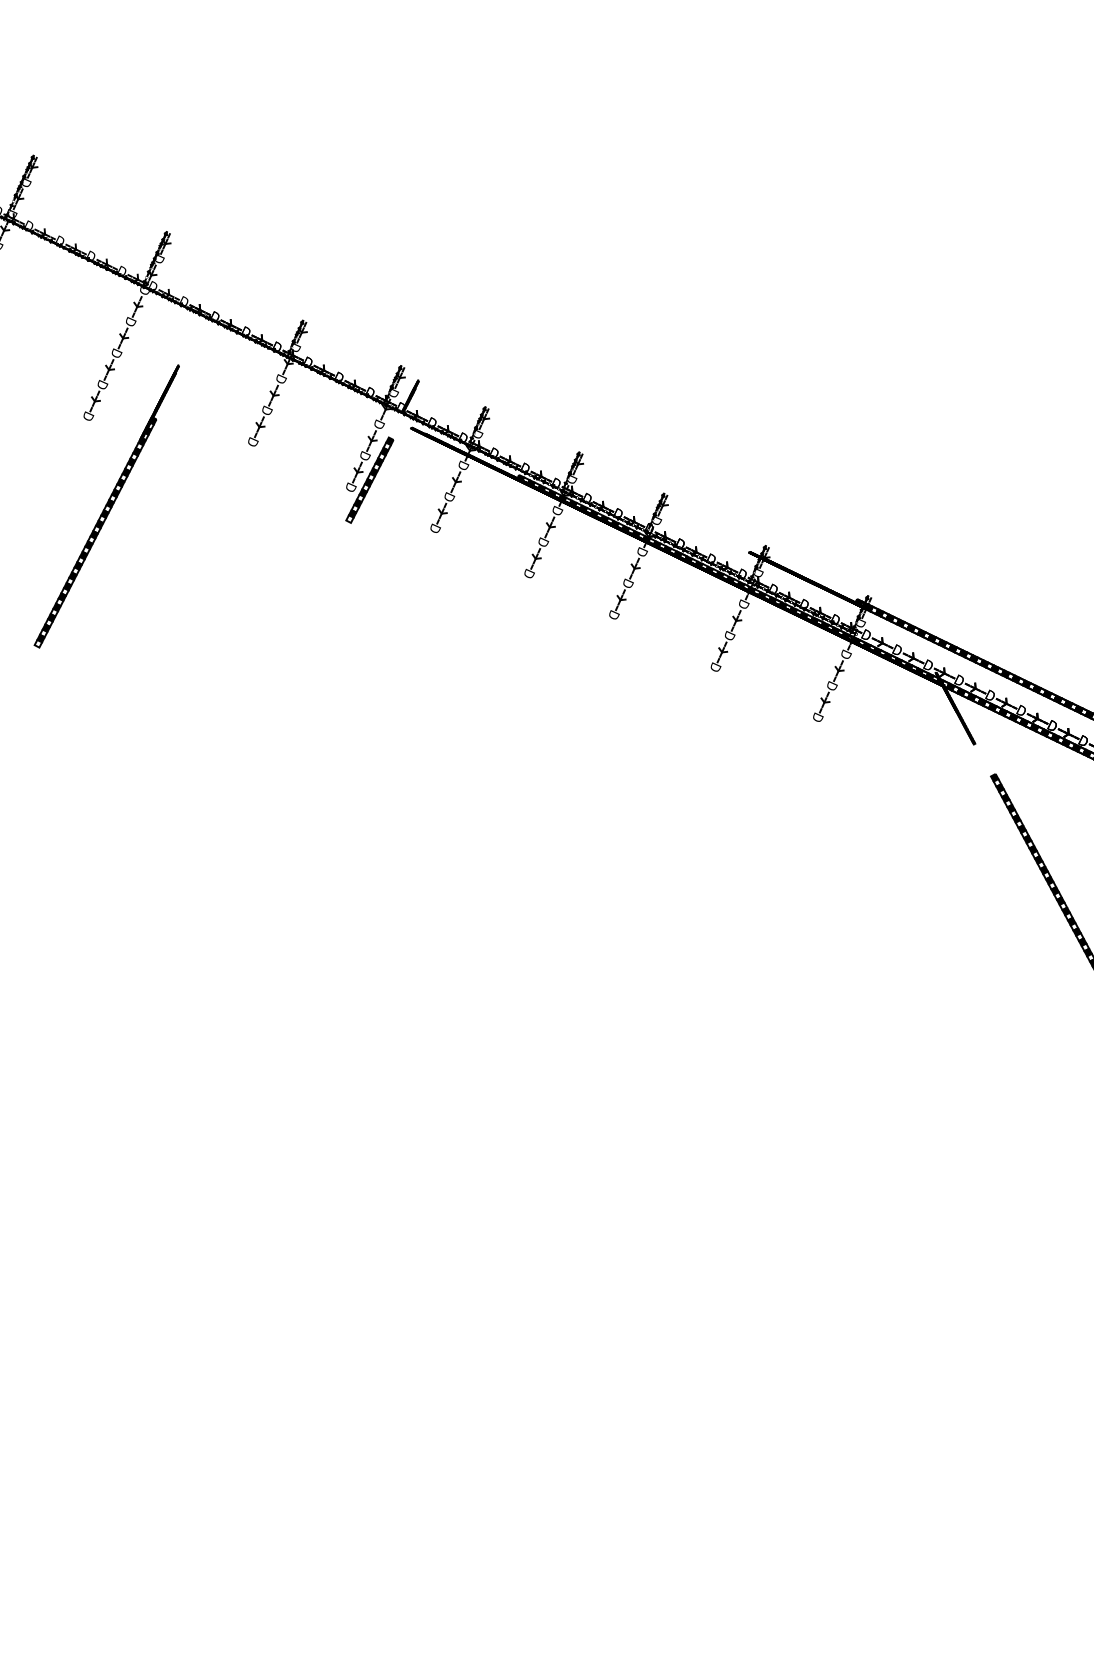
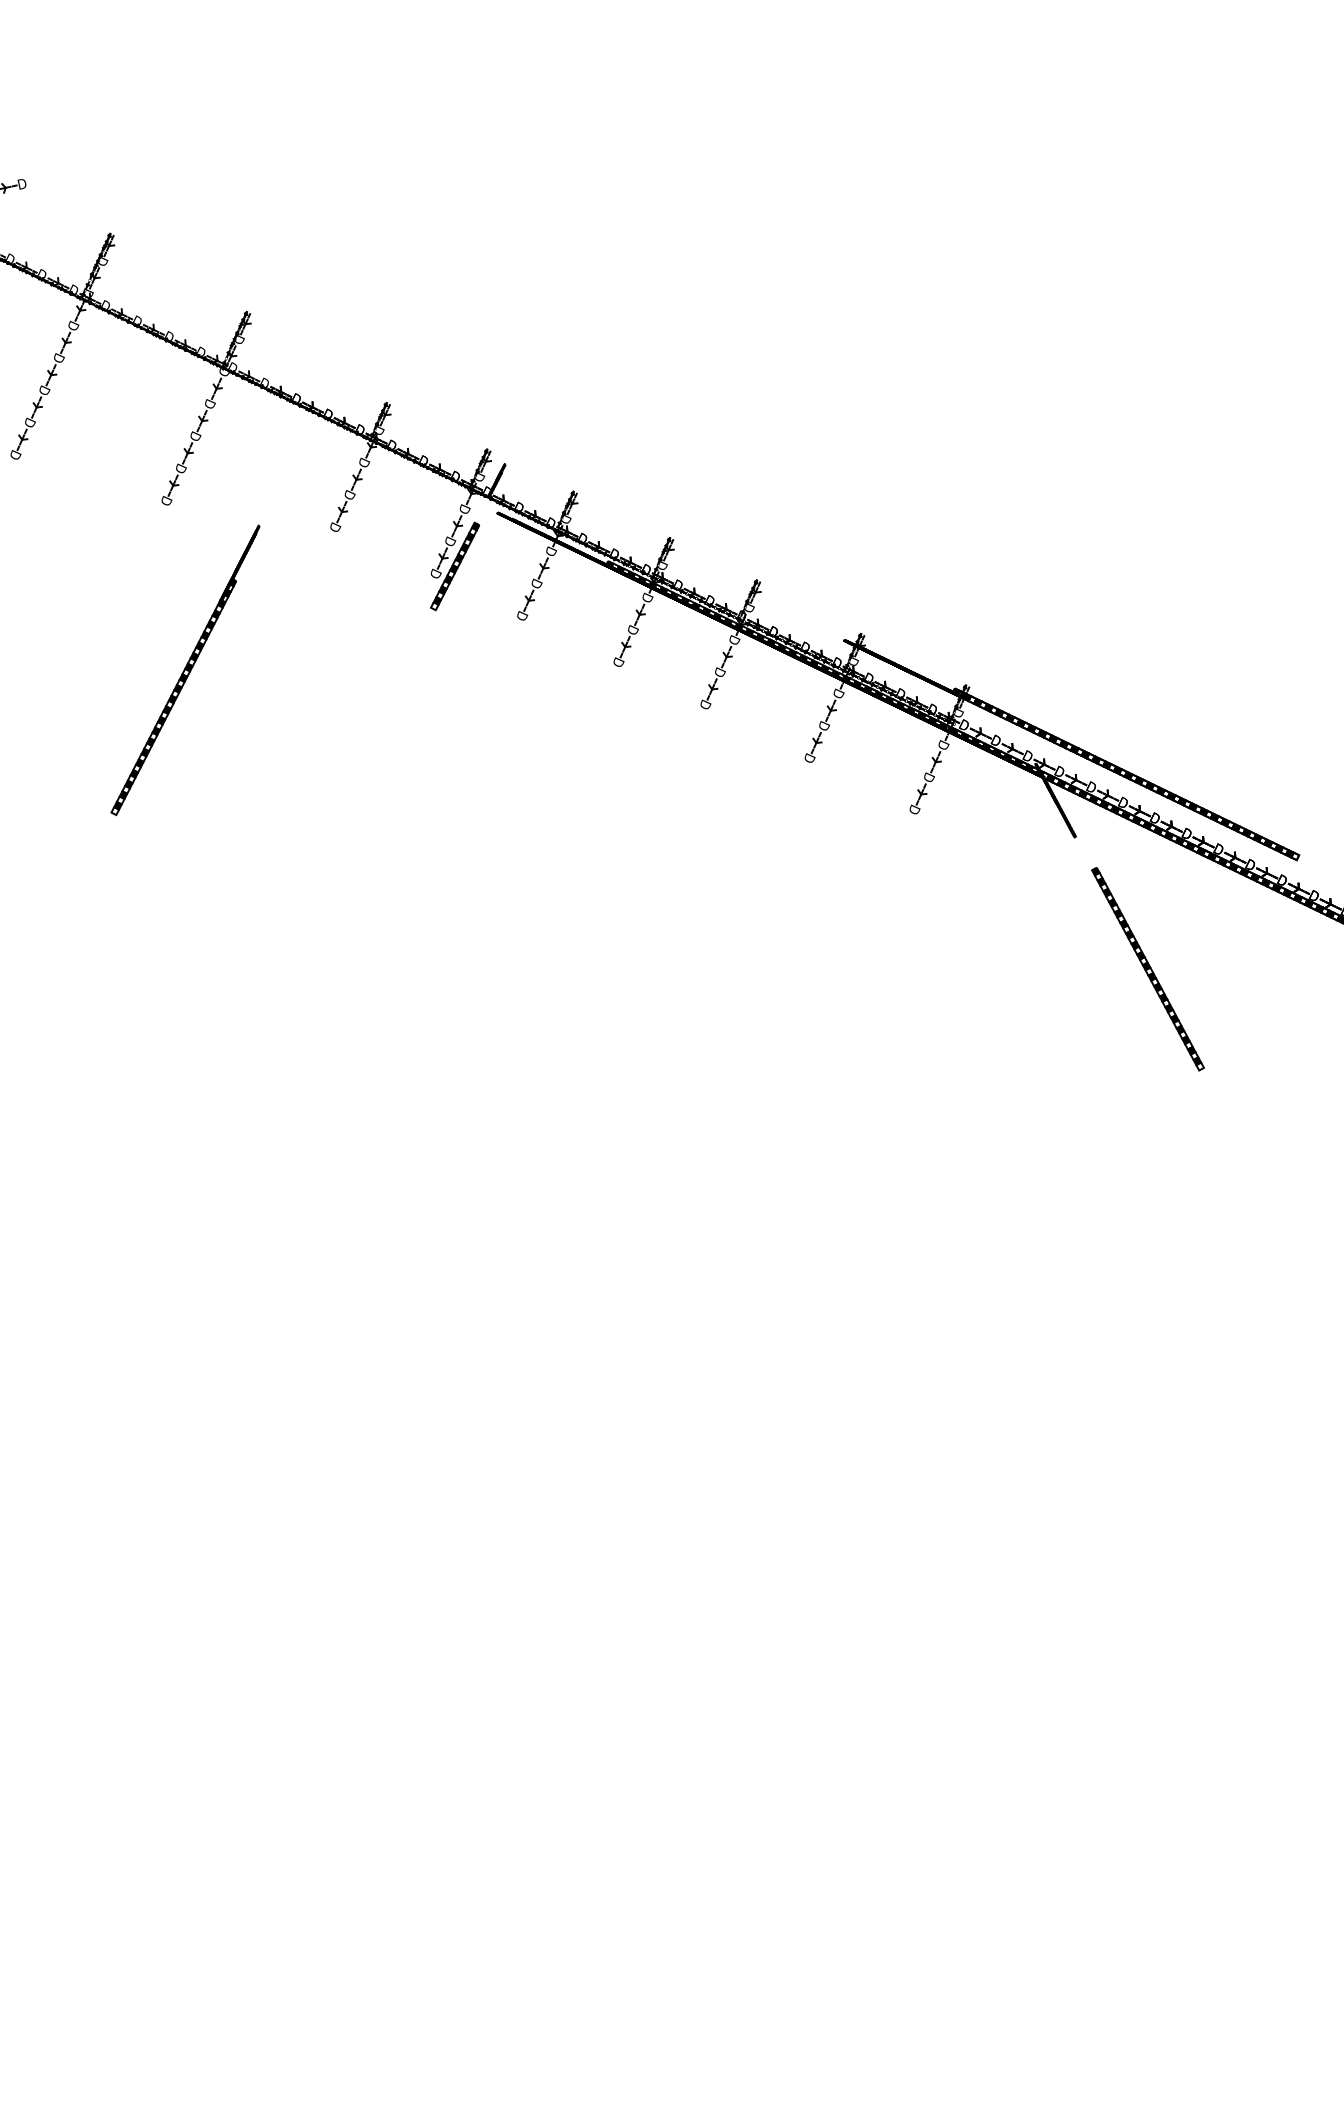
part: (106, 506) -> (185, 670), moved

